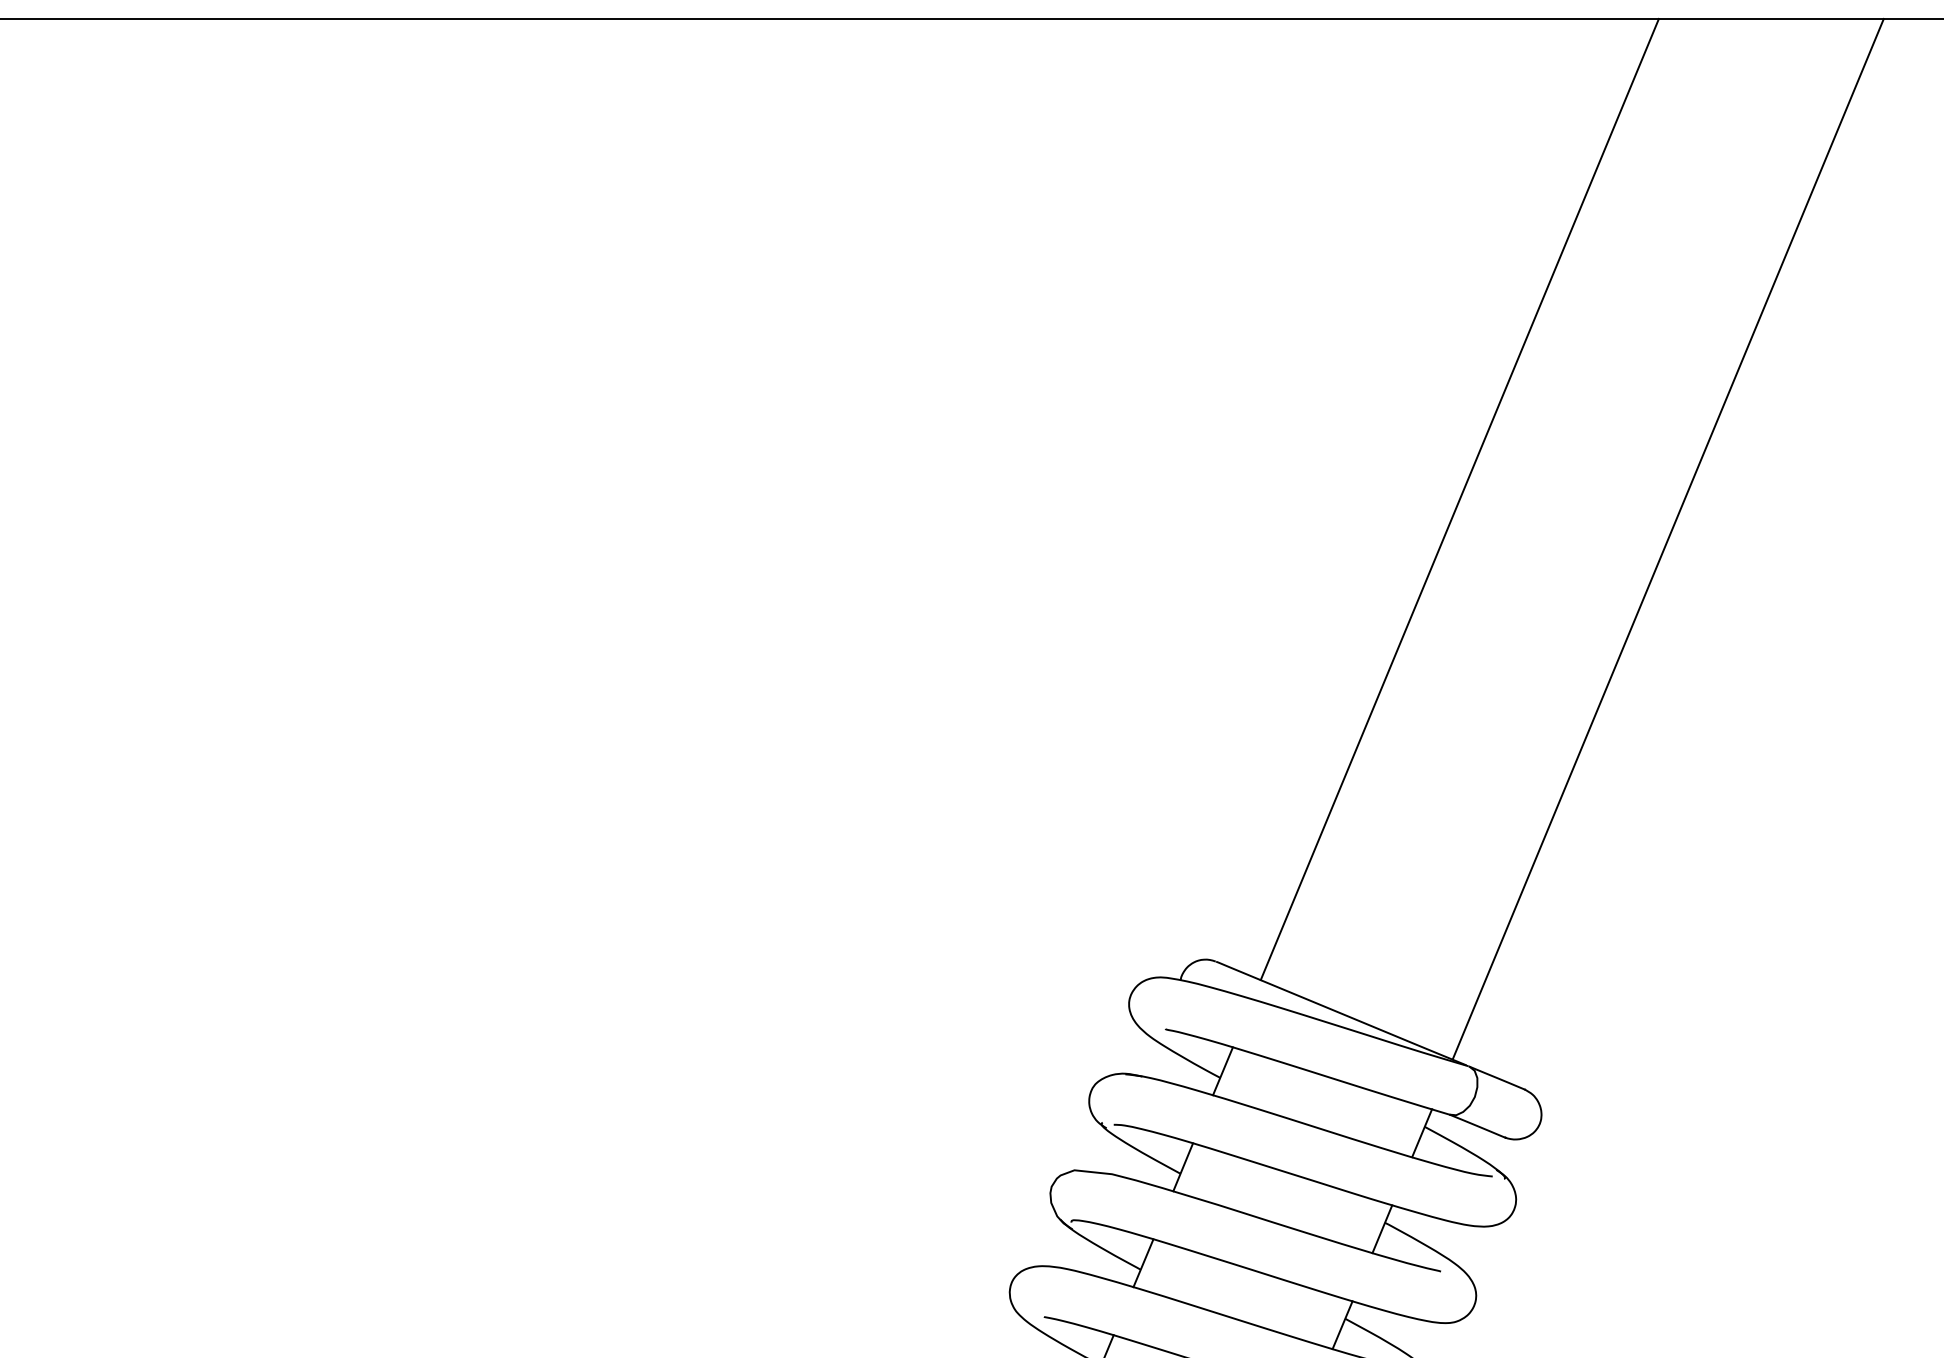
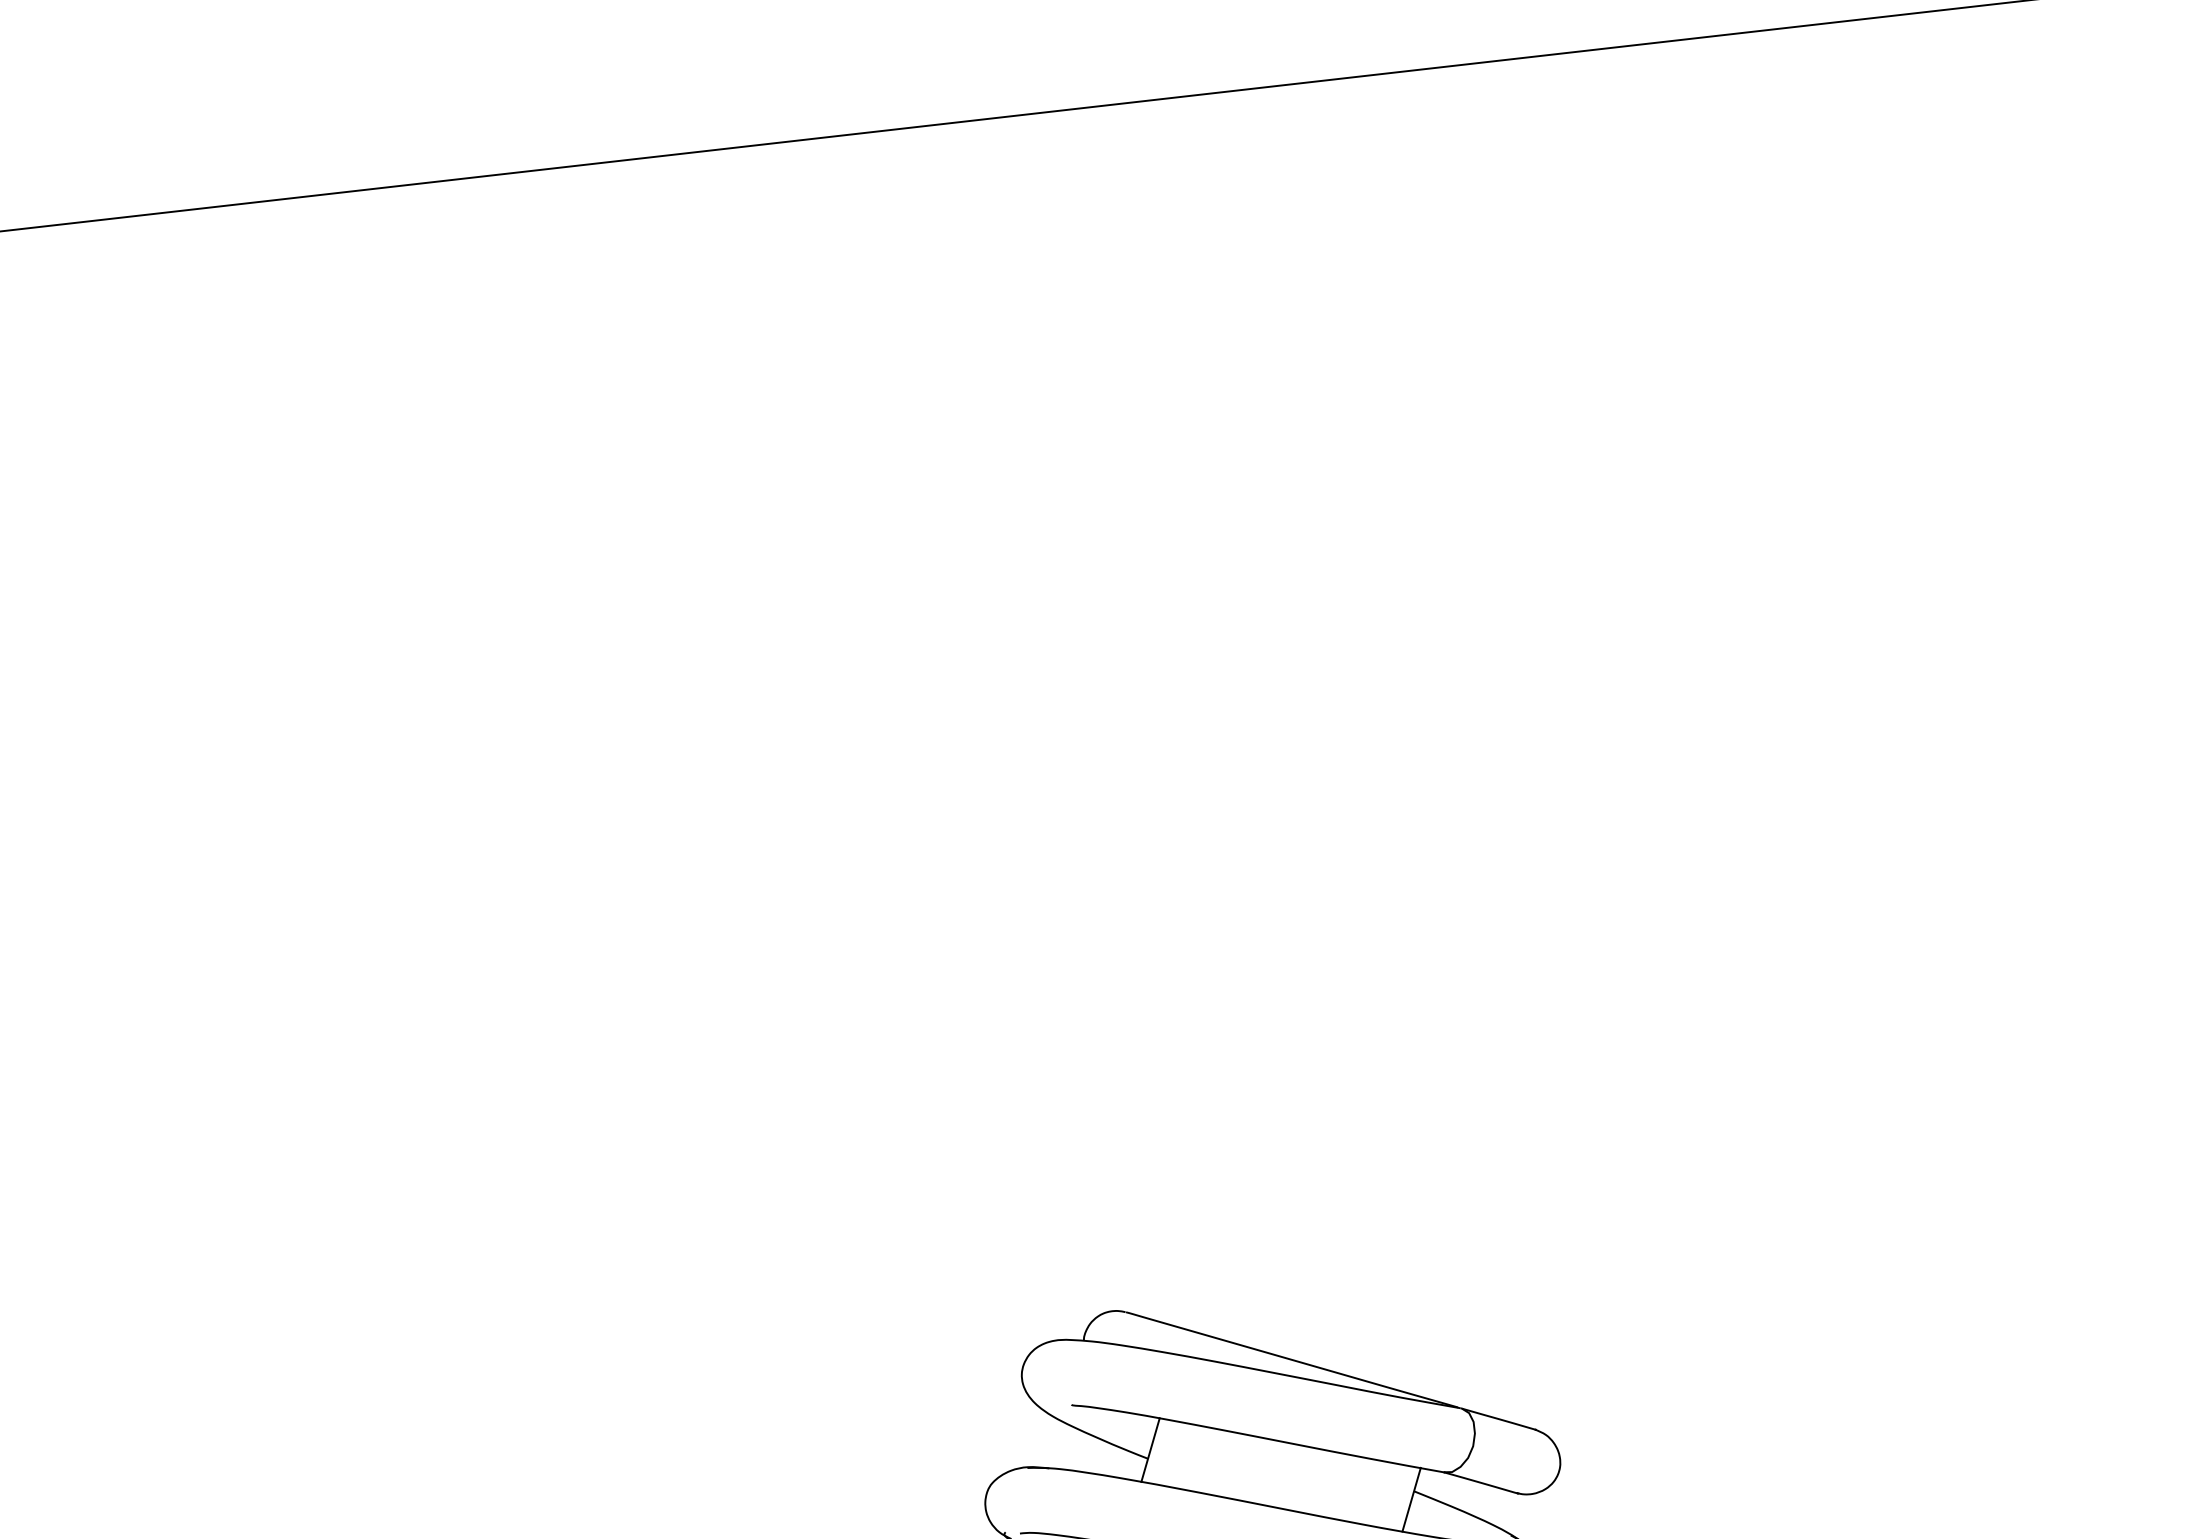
line: (1459, 499) -> (1367, 691), removed
line: (1667, 538) -> (1636, 711), removed

